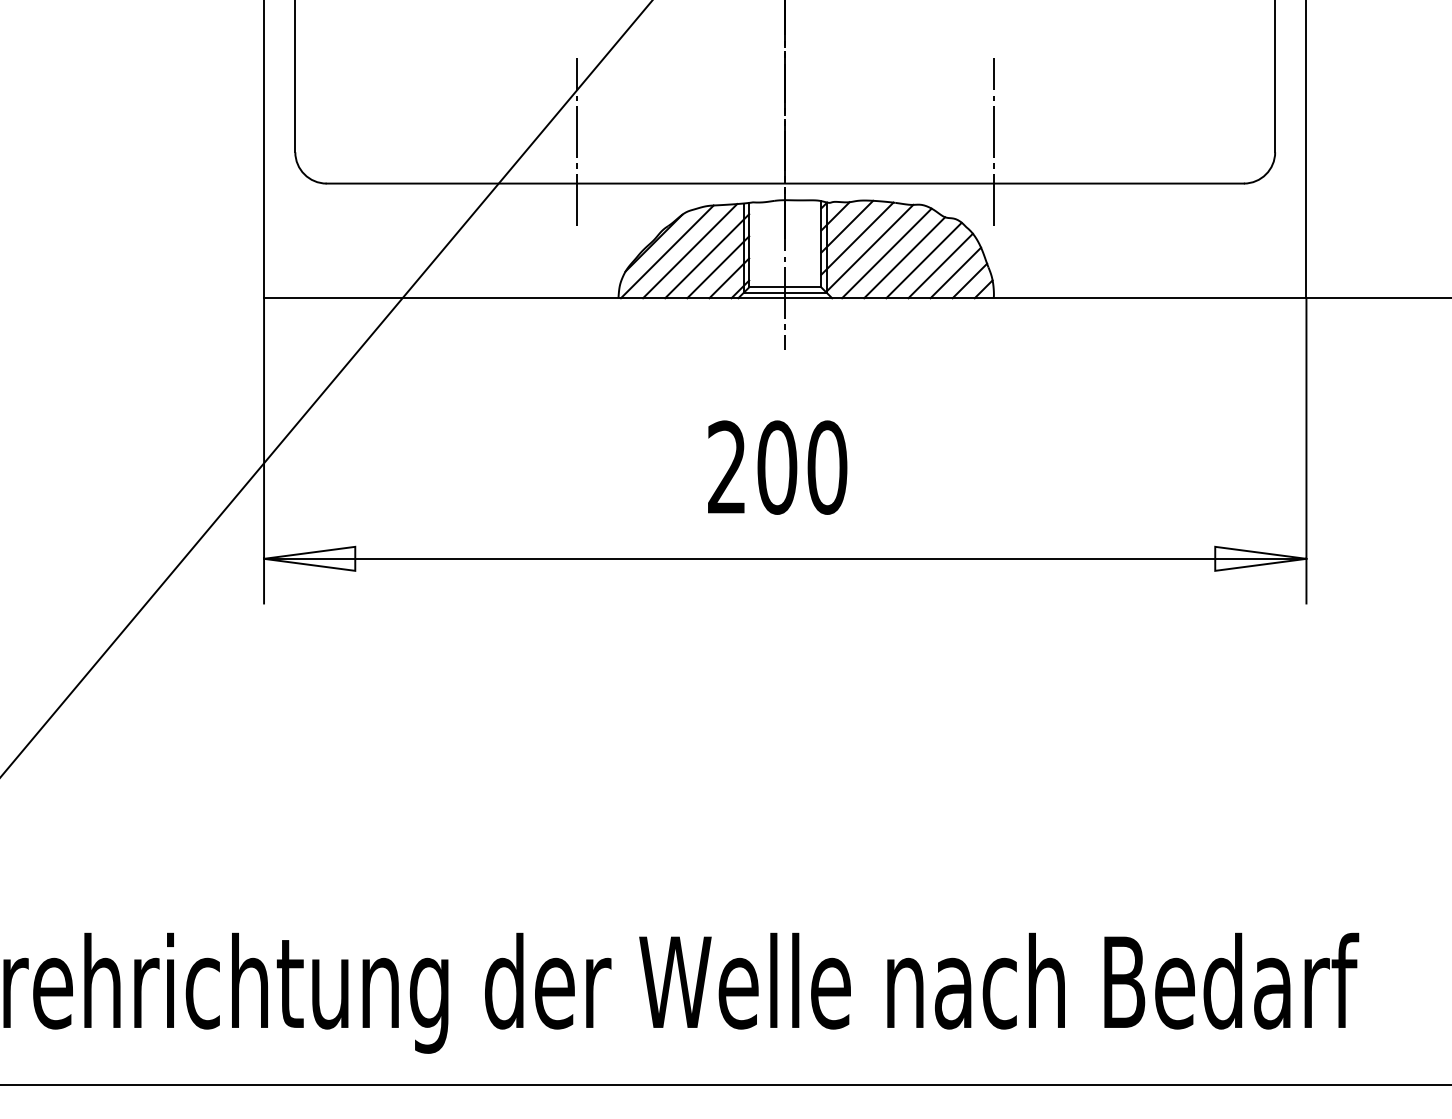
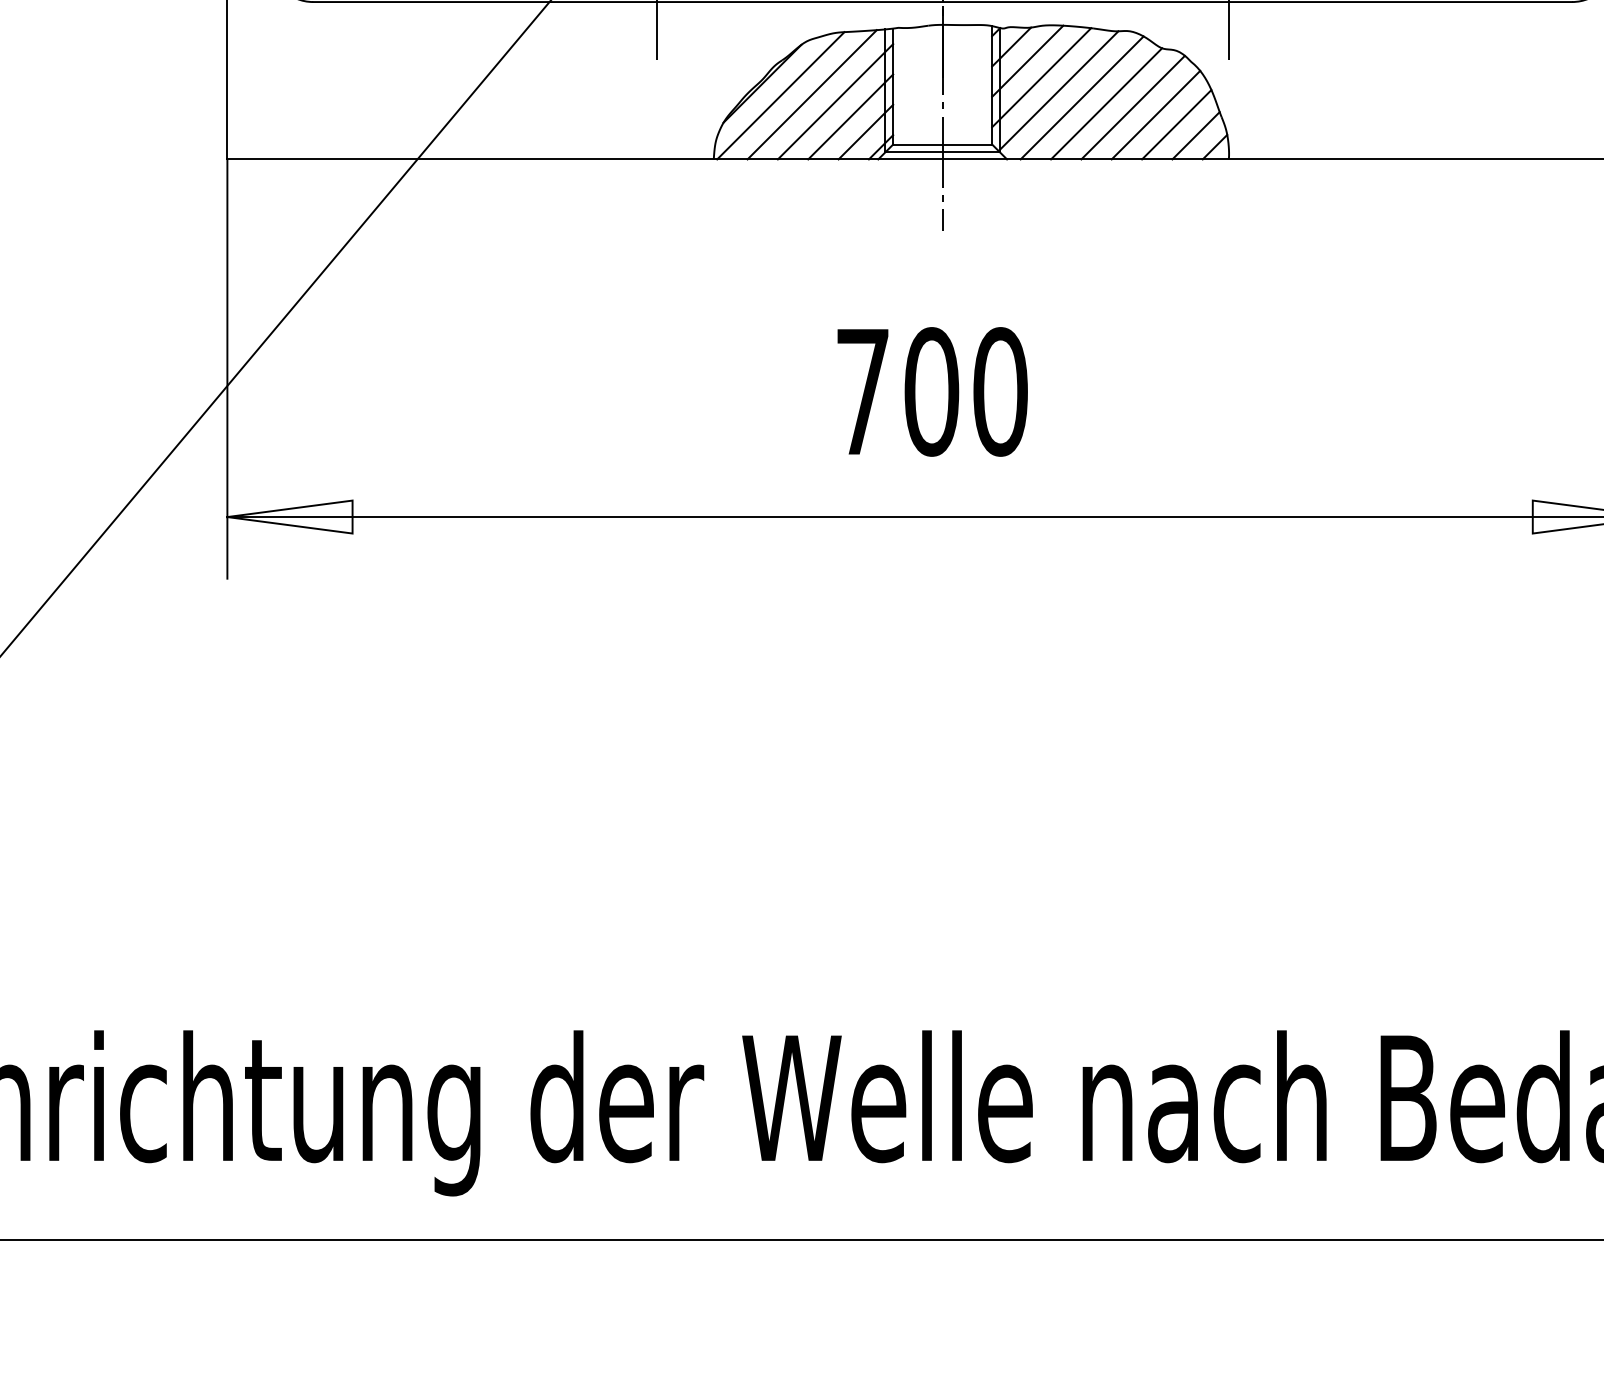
text: (726, 466) -> (862, 390), 200 -> 700

